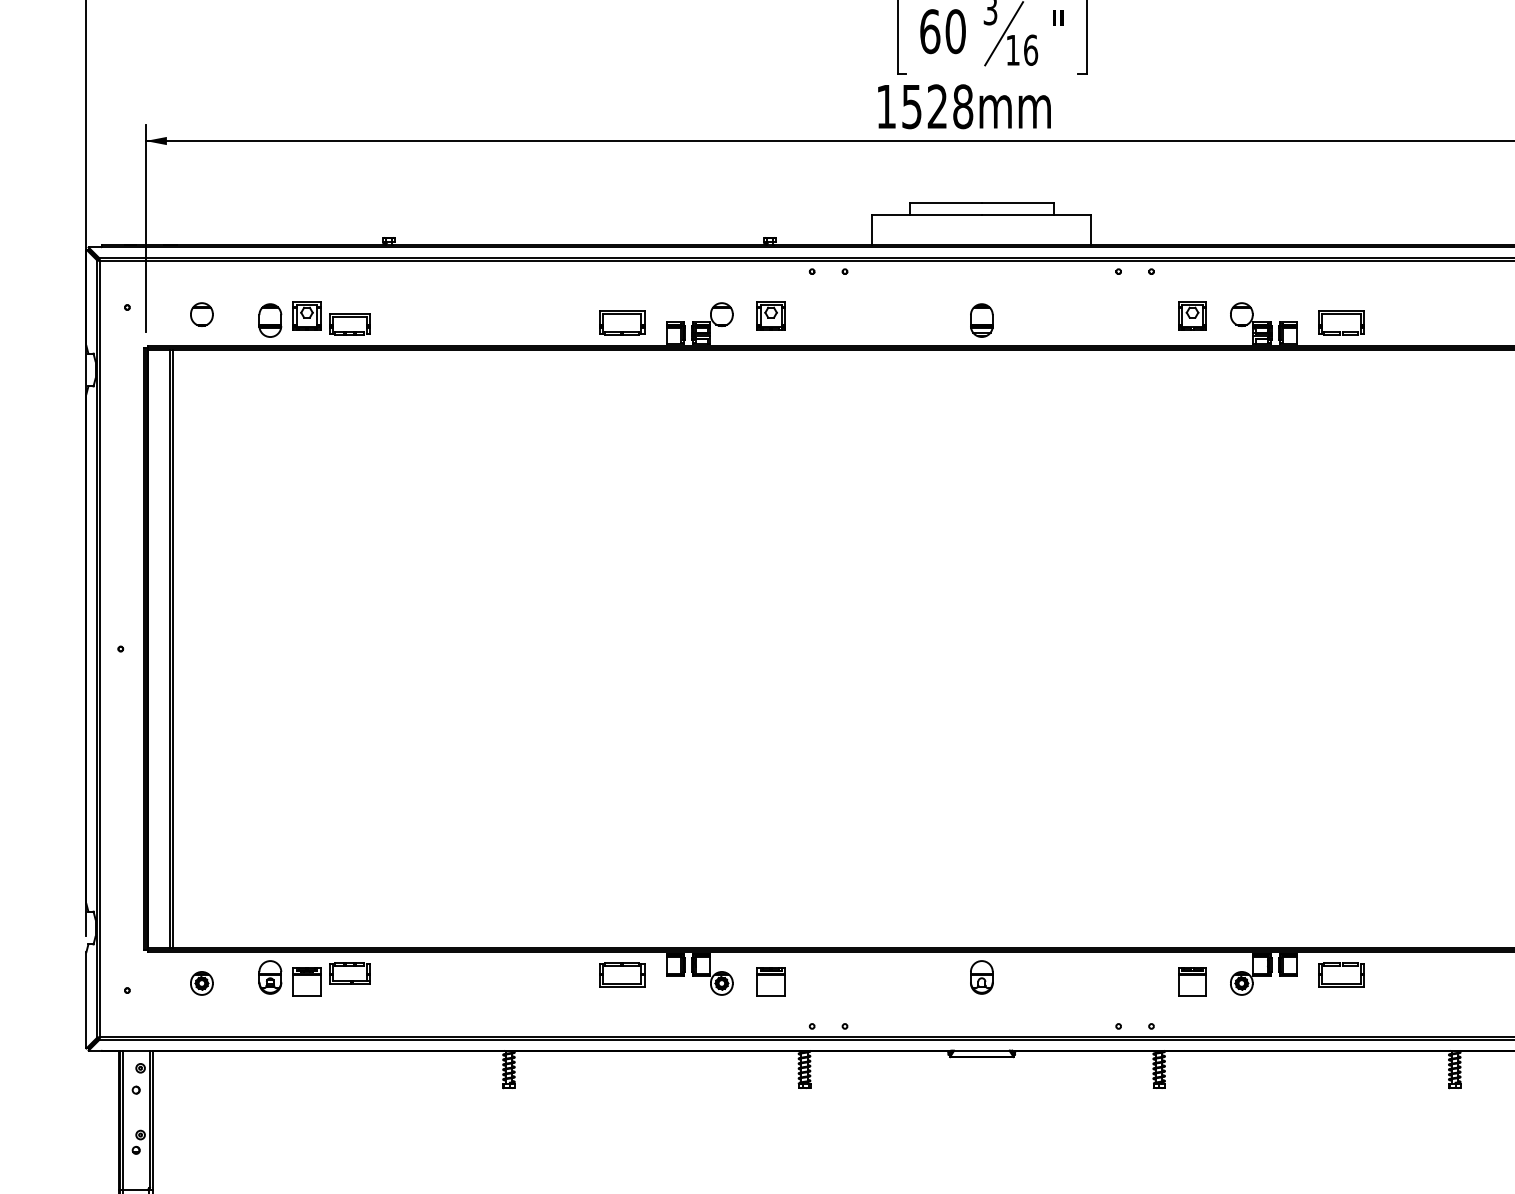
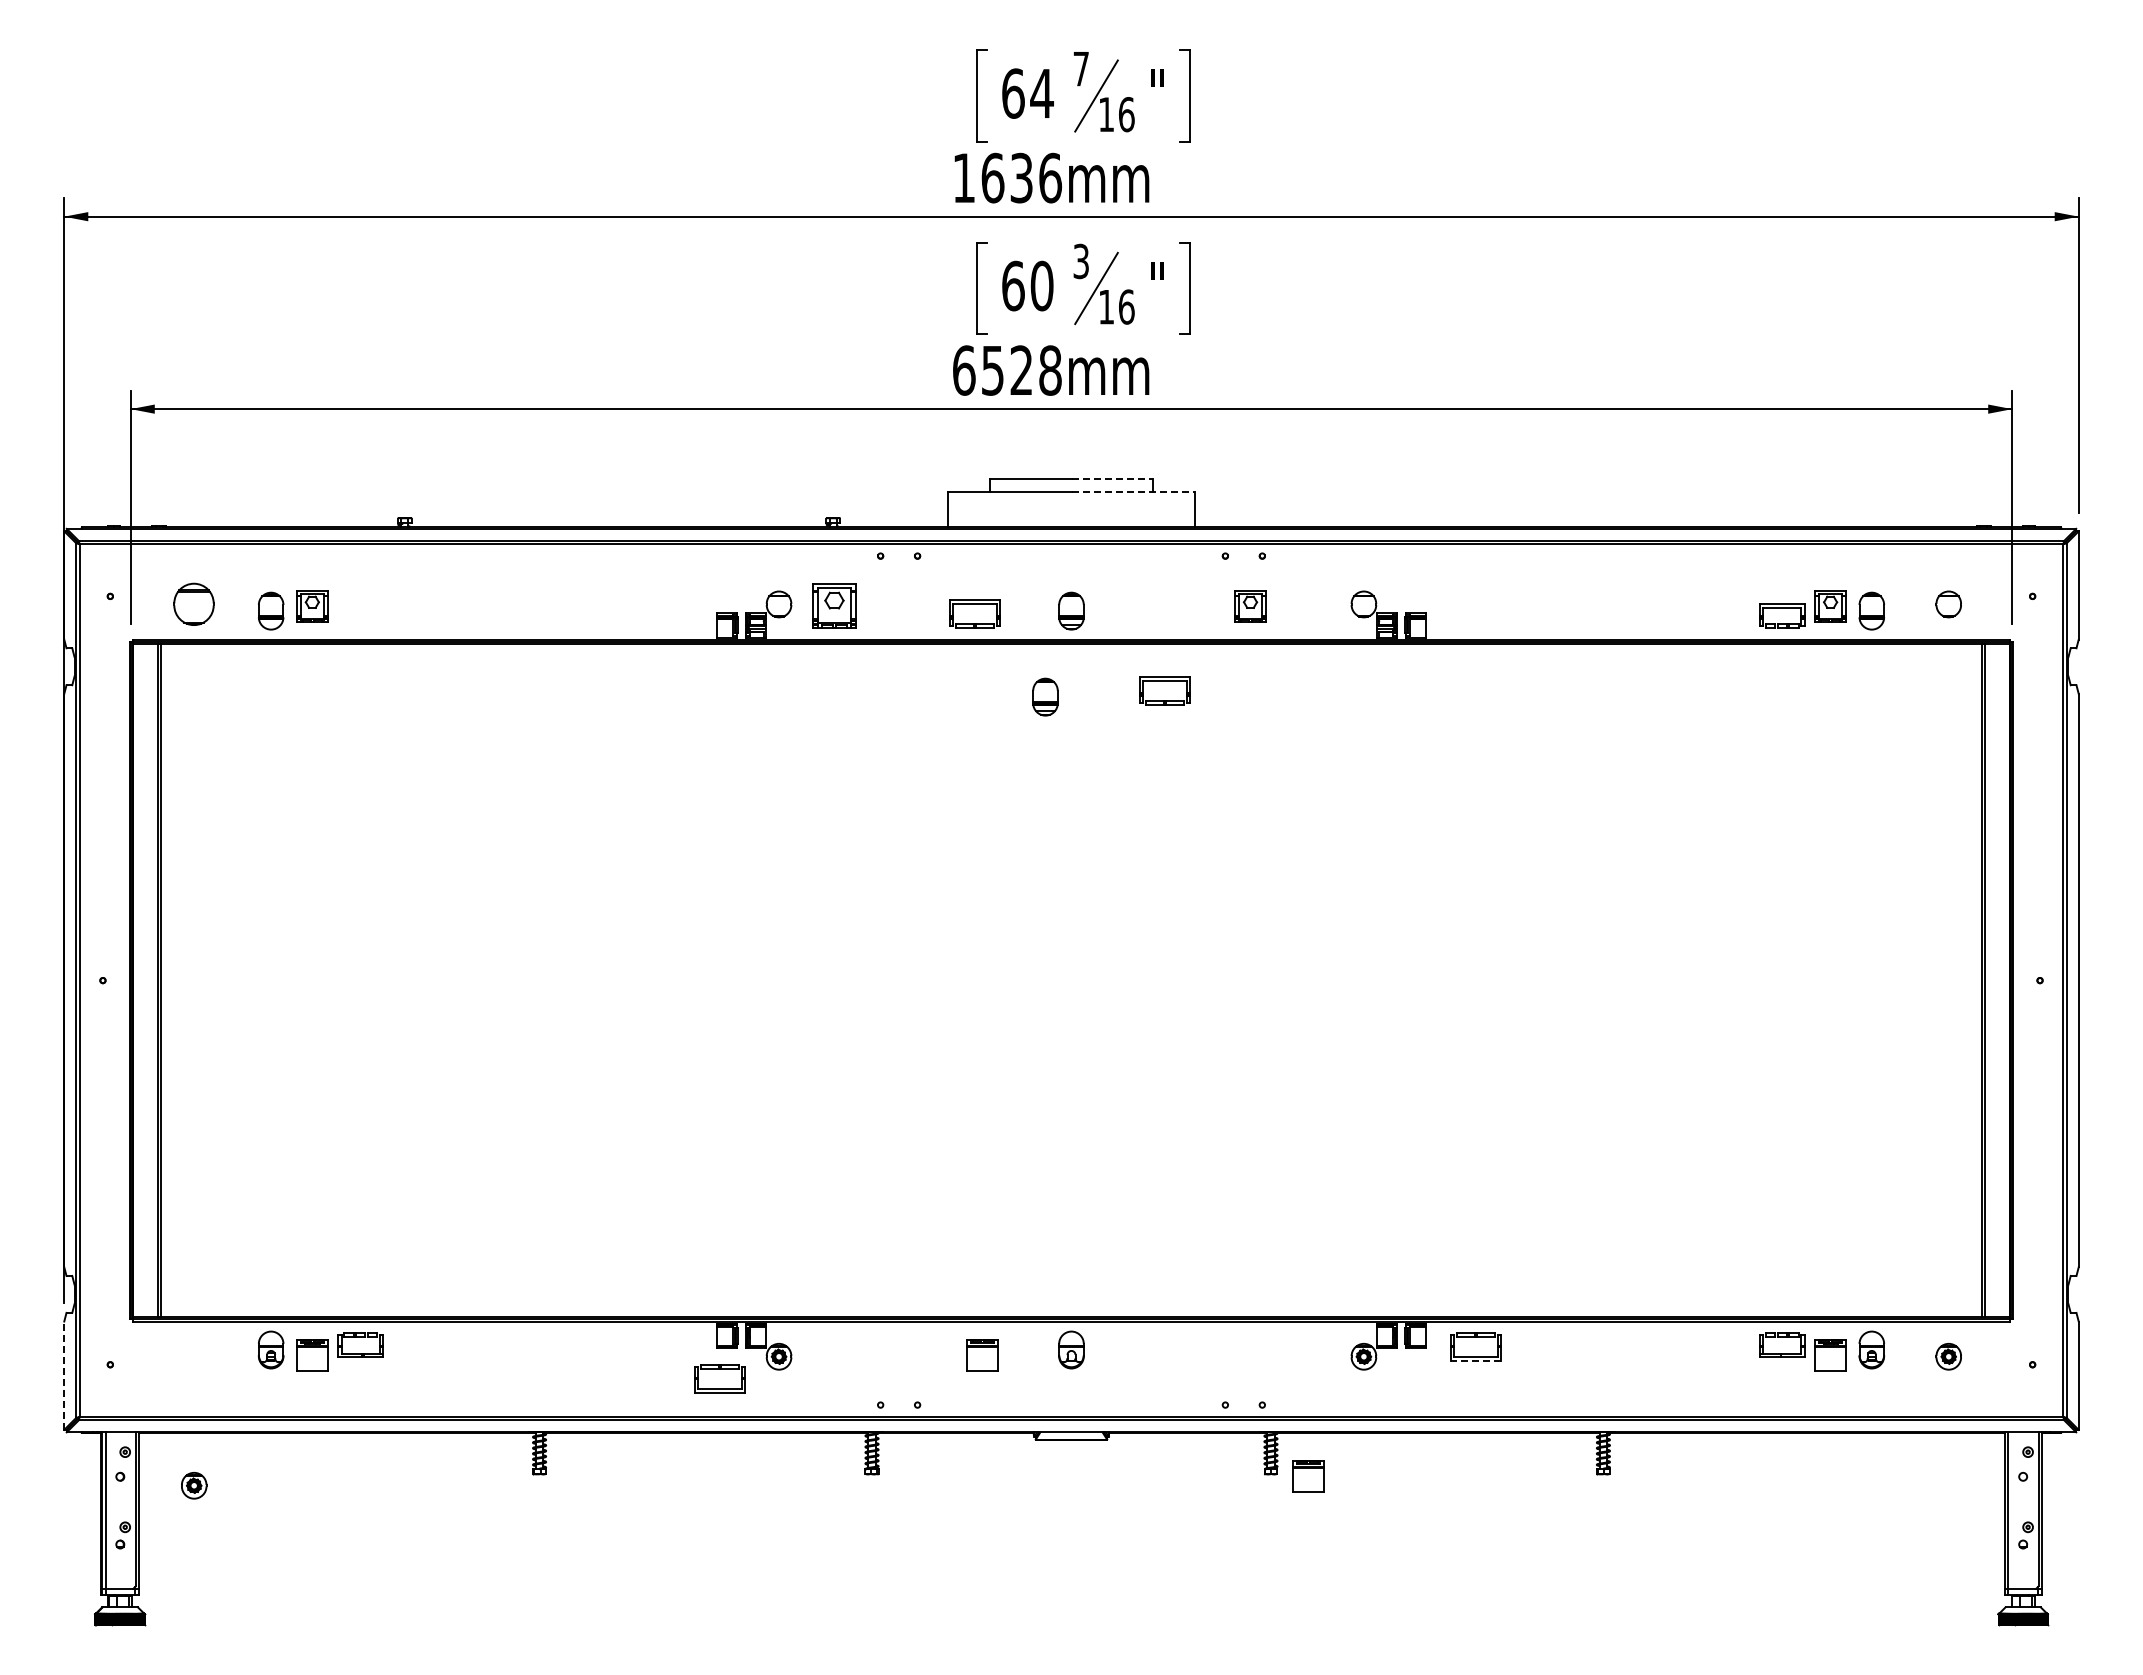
text: (886, 106) -> (964, 370), 1528mm -> 6528mm
line: (1018, 202) -> (1112, 478), solid -> dashed
line: (1036, 215) -> (1133, 492), solid -> dashed
part: (202, 314) -> (194, 604), size x1.6
part: (621, 314) -> (974, 604), moved
part: (1341, 314) -> (1164, 681), moved
part: (771, 316) -> (834, 606), size x1.4
part: (1192, 316) -> (1250, 606), moved
part: (349, 318) -> (360, 608), removed
part: (958, 396) -> (1045, 696), added
part: (621, 966) -> (719, 1369), moved
part: (771, 982) -> (982, 1355), moved
part: (1192, 982) -> (1308, 1476), moved
part: (202, 983) -> (194, 1485), moved
line: (1341, 987) -> (1475, 1361), solid -> dashed
line: (86, 1000) -> (64, 1375), solid -> dashed

